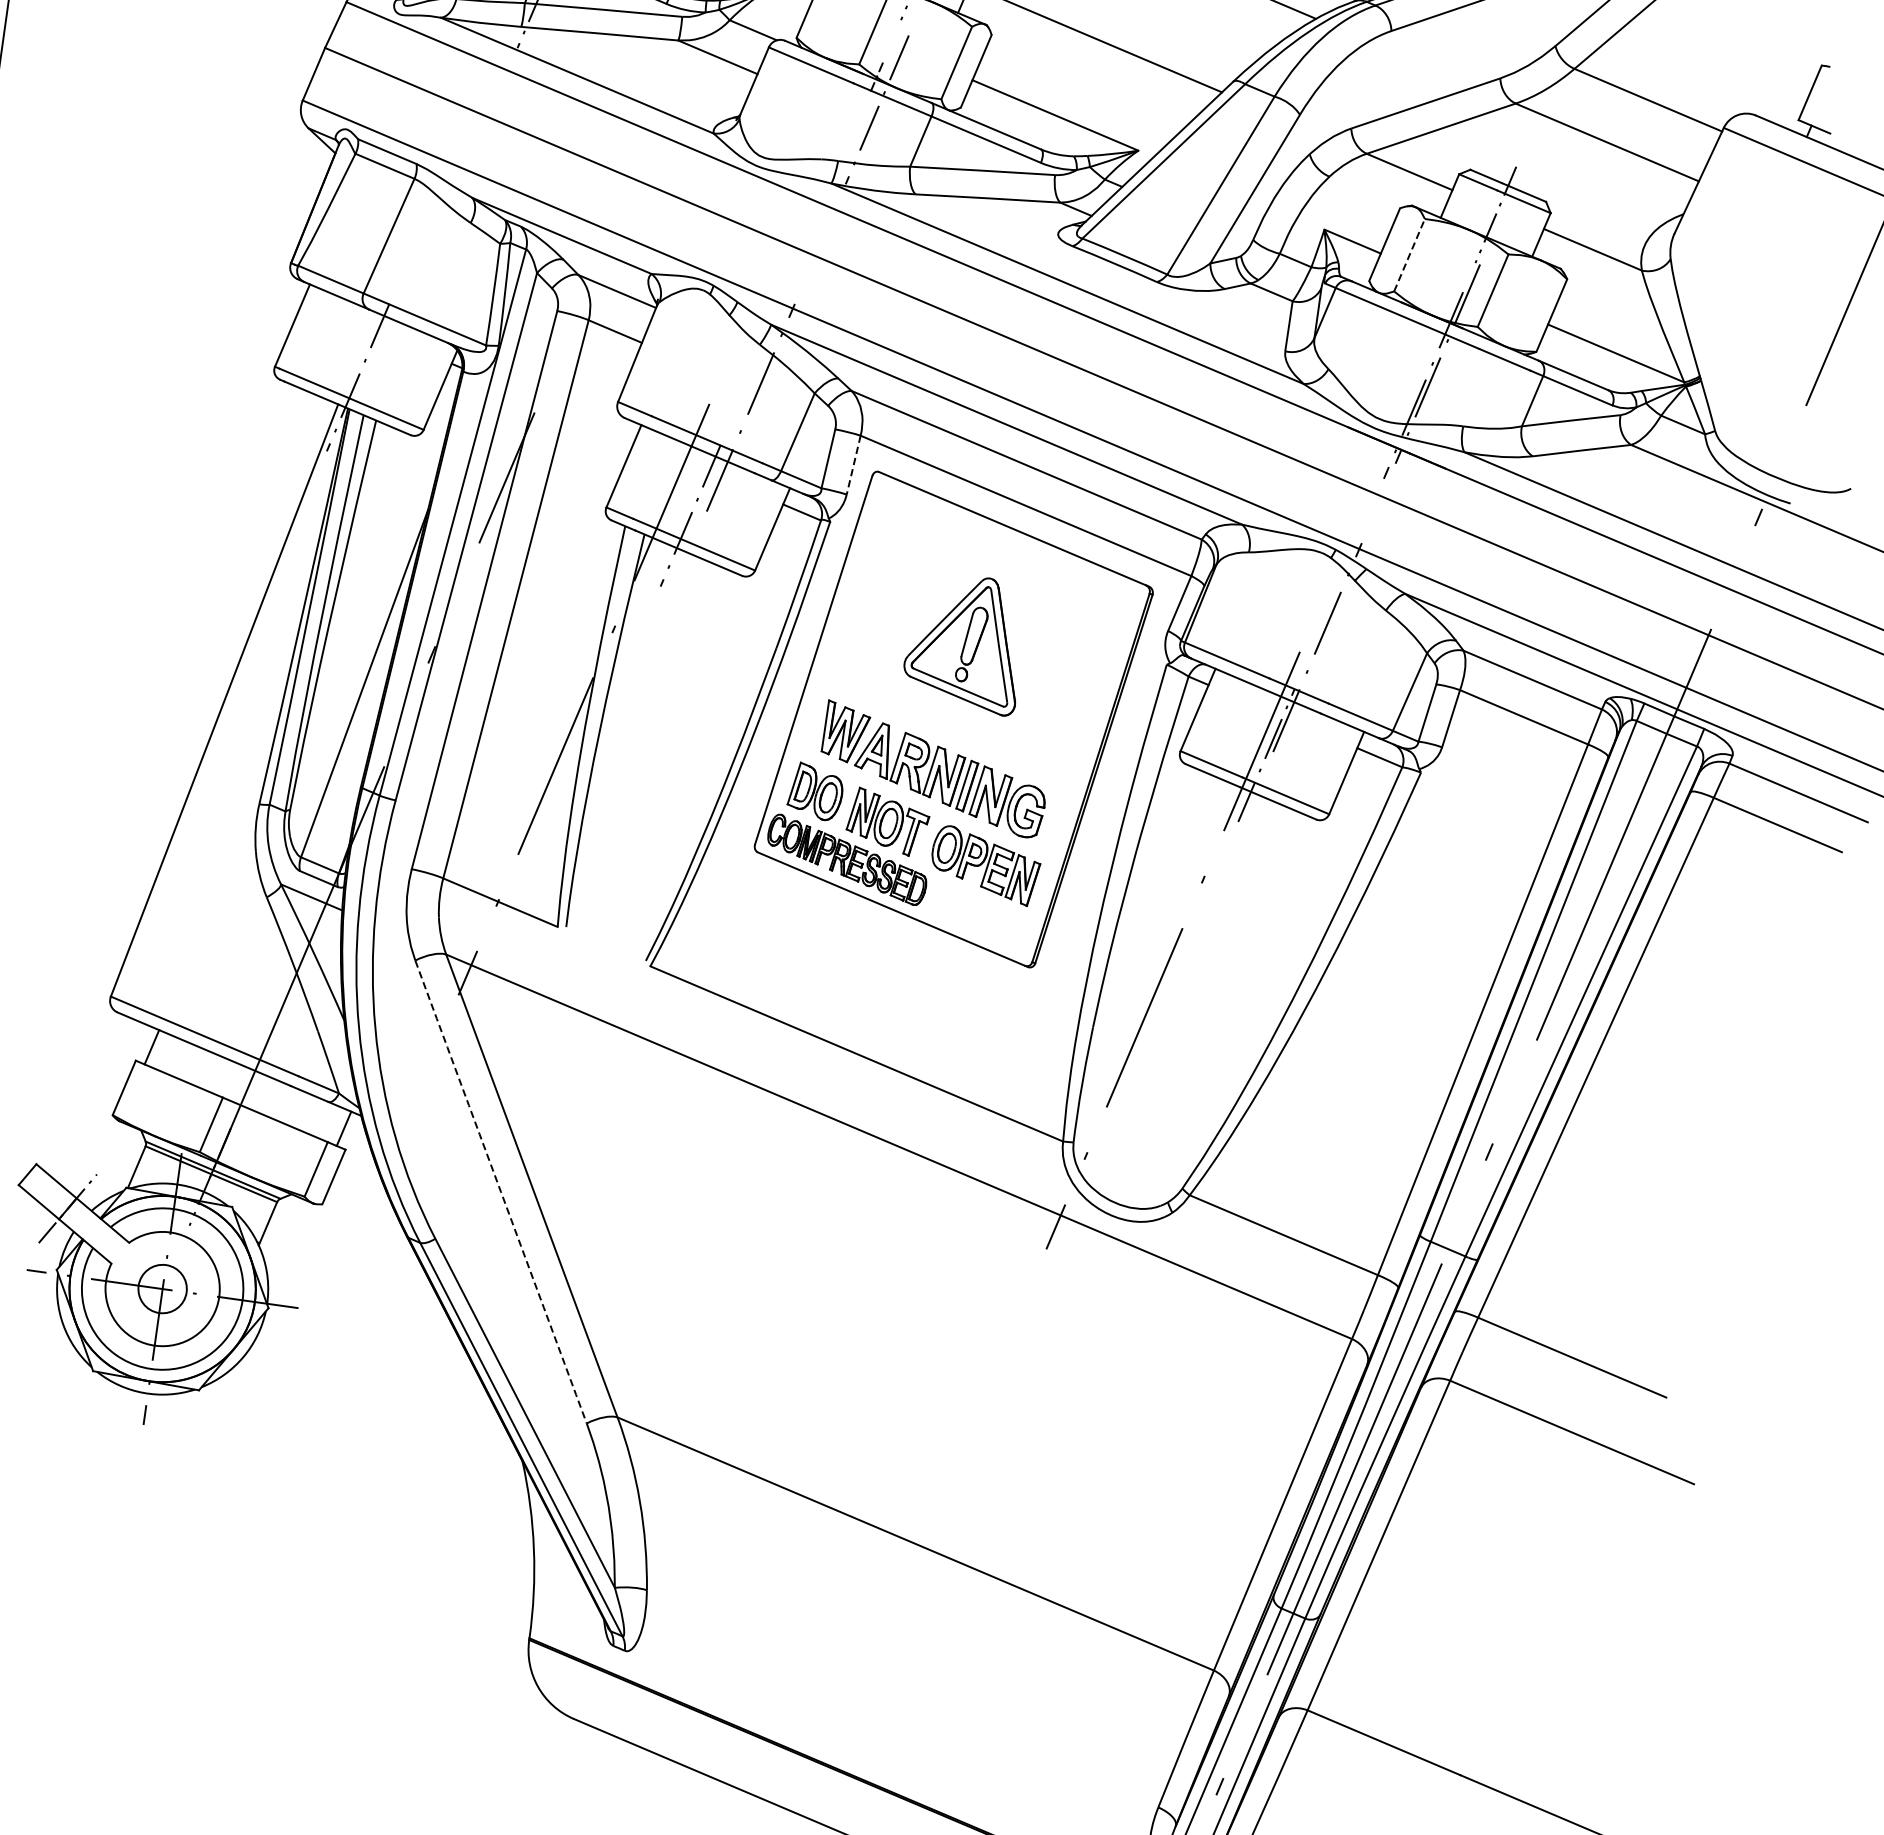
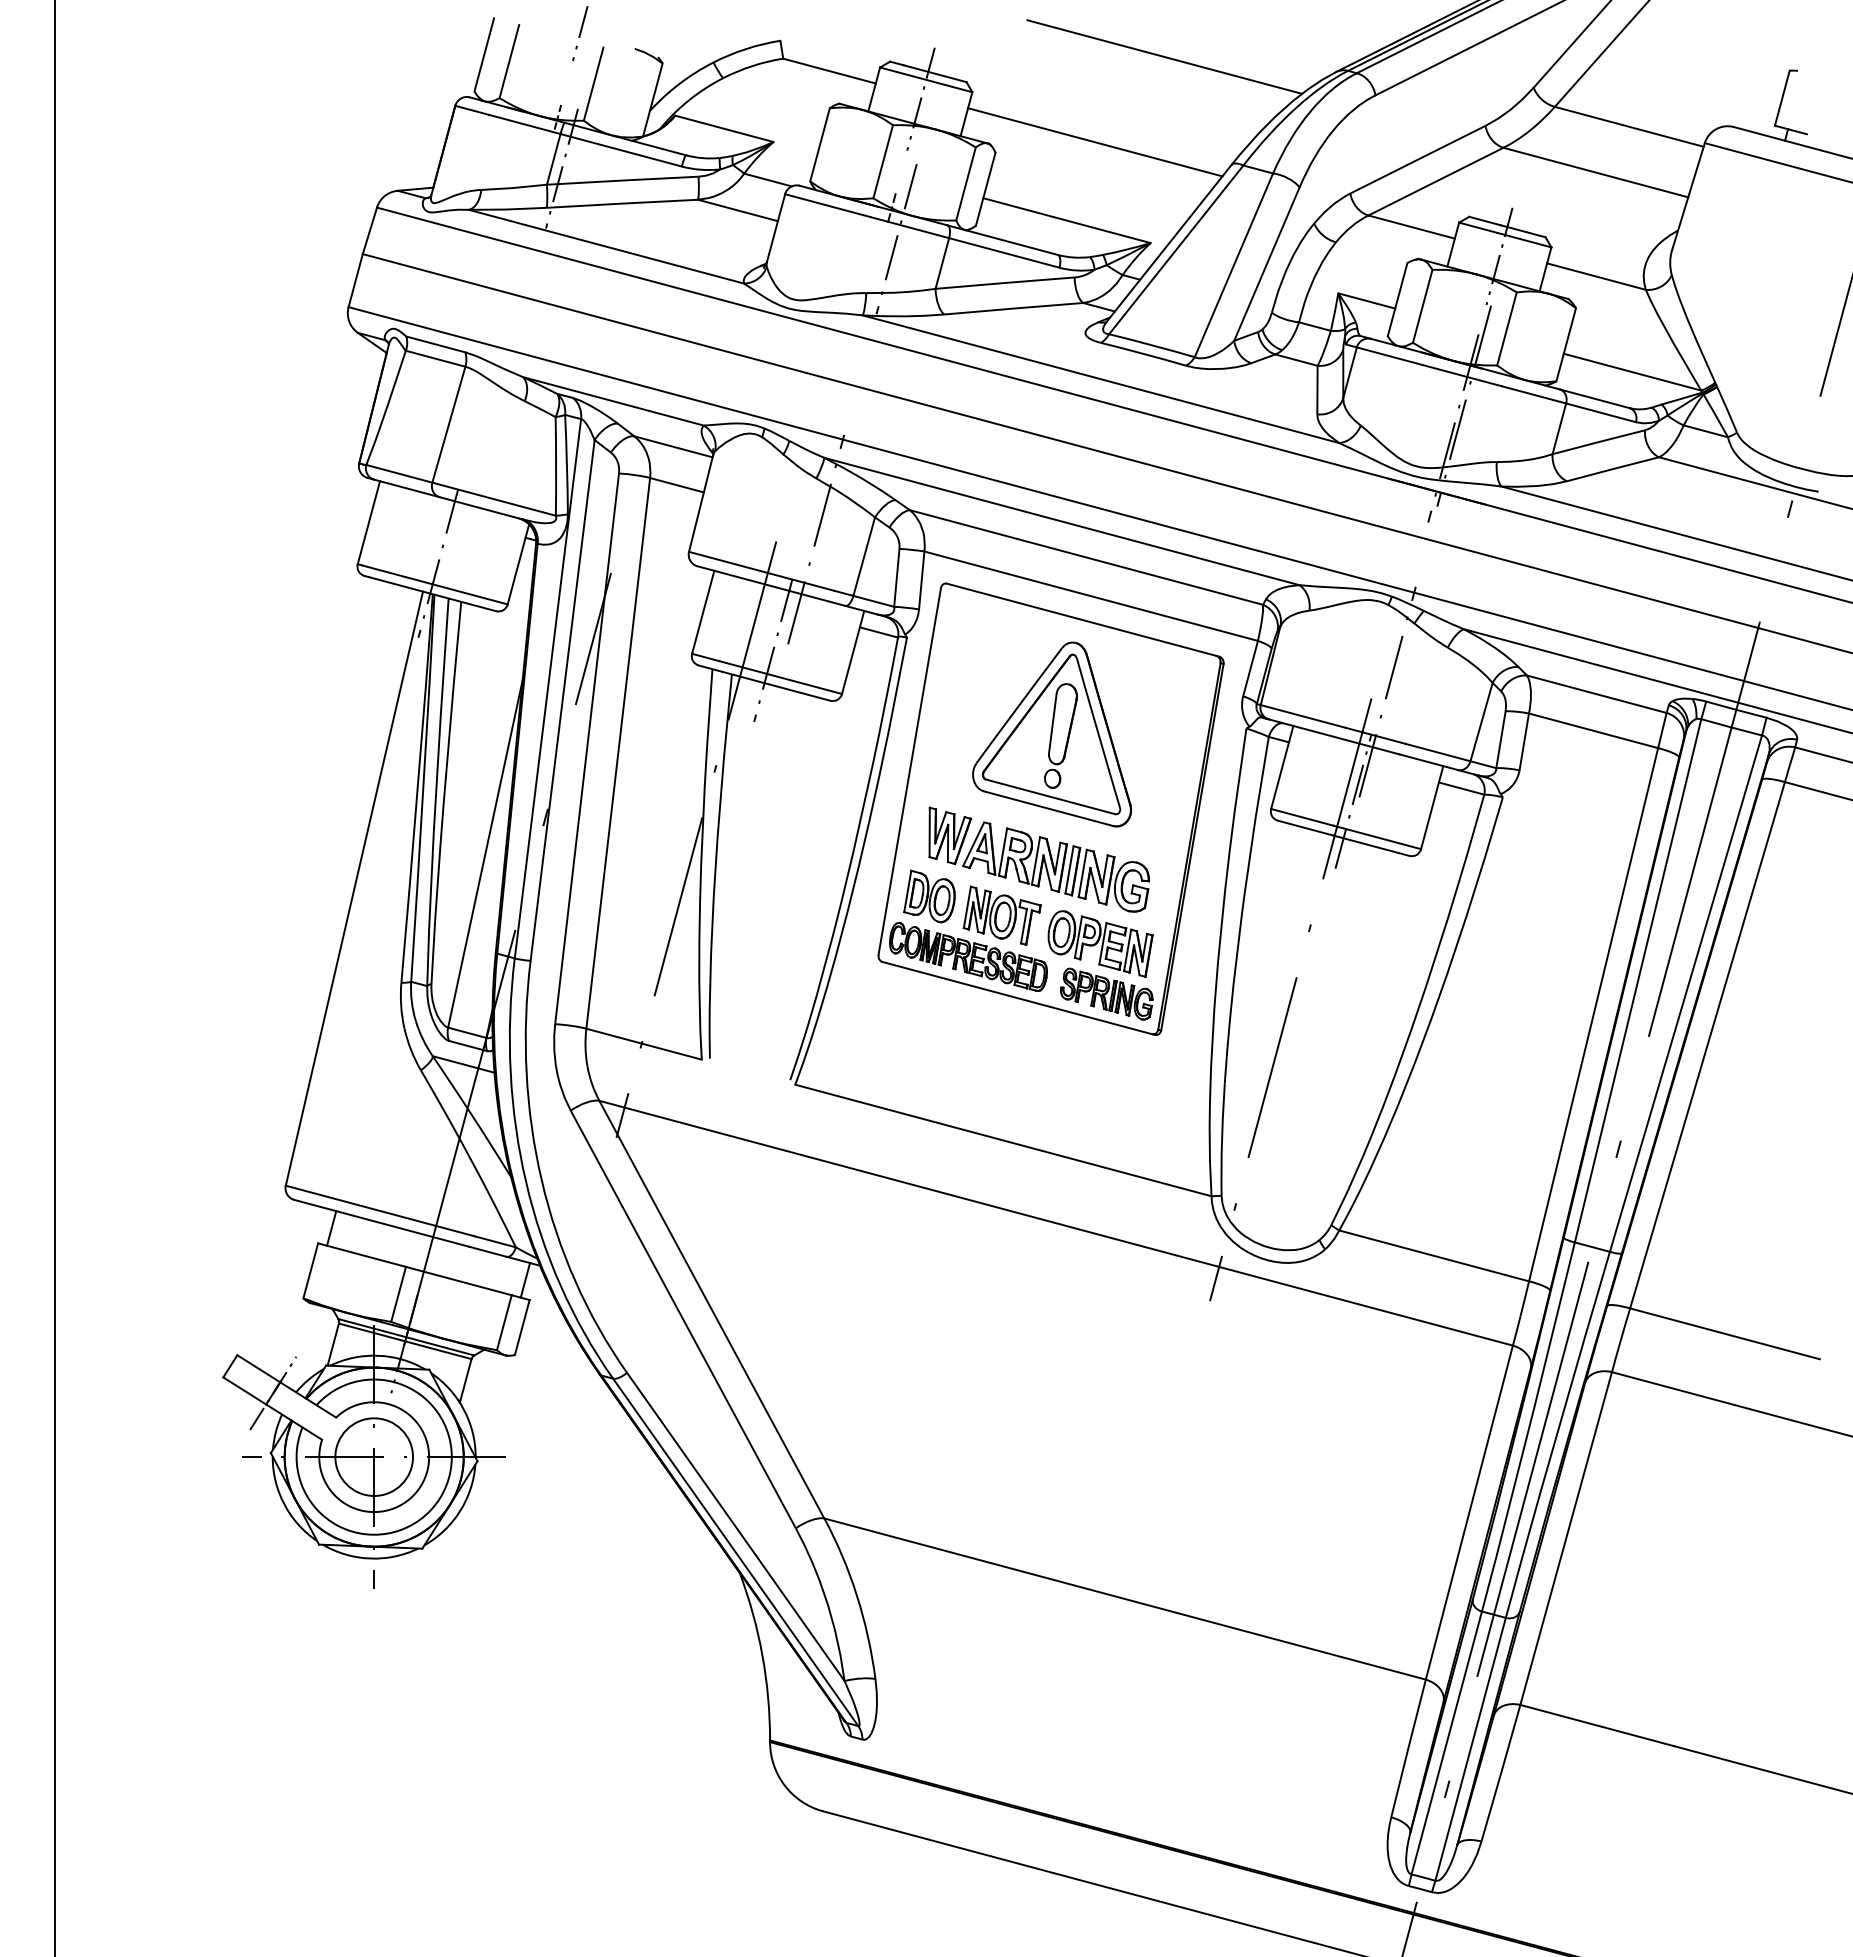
line: (1409, 255) -> (1422, 306), dashed -> solid
line: (853, 465) -> (921, 580), dashed -> solid
part: (965, 642) -> (1051, 734), size x1.43
part: (984, 917) -> (1106, 993), added
arc: (501, 1192) -> (683, 1319), dashed -> solid
circle: (163, 1288) -> (374, 1456), size x1.67

